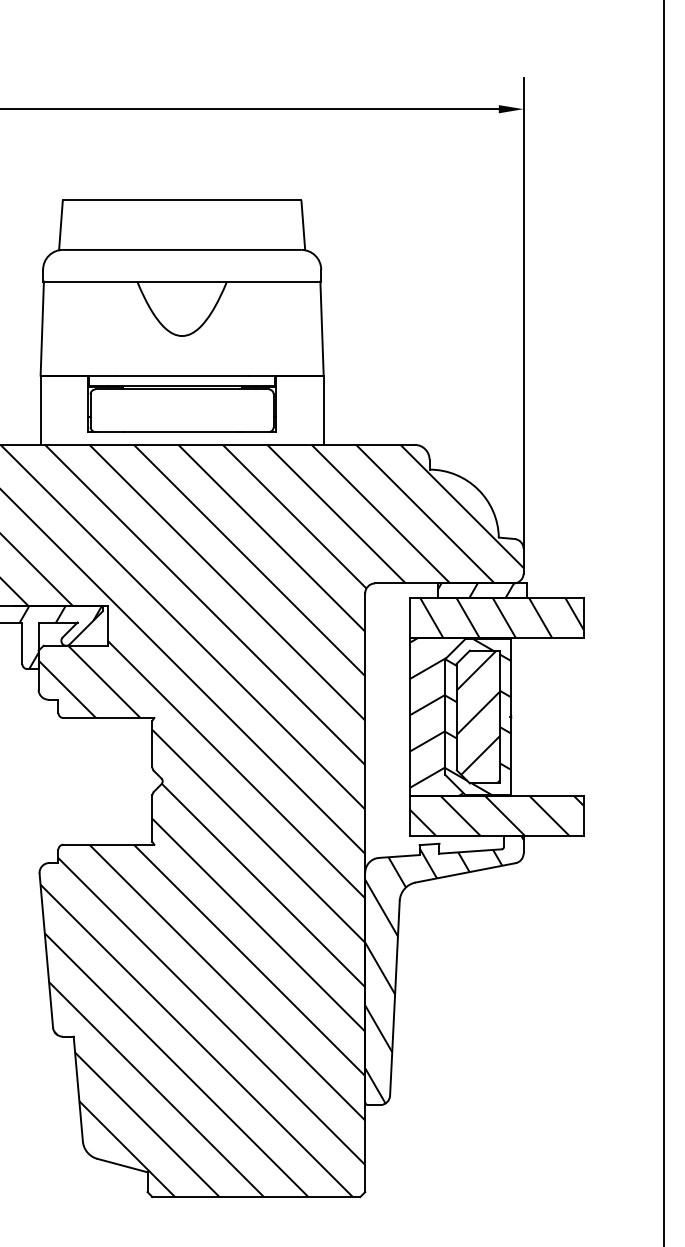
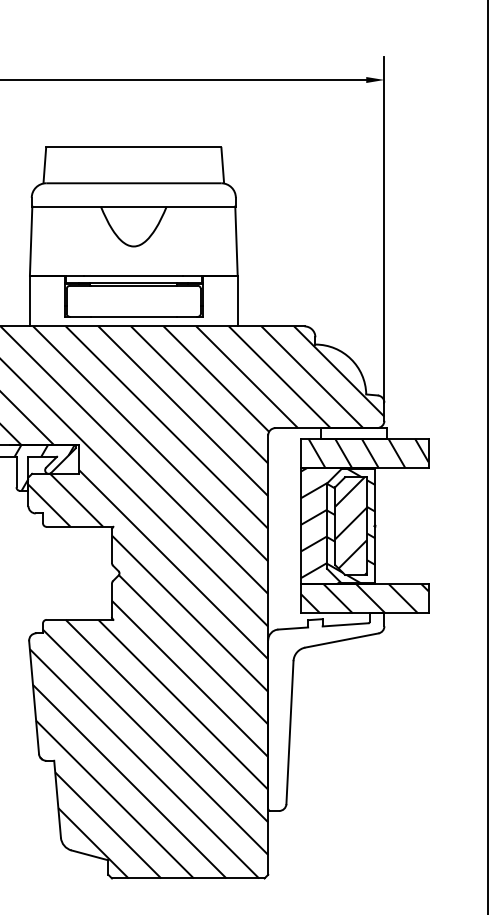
hatch: (476, 590) -> (349, 433), removed
hatch: (444, 969) -> (326, 711), removed

